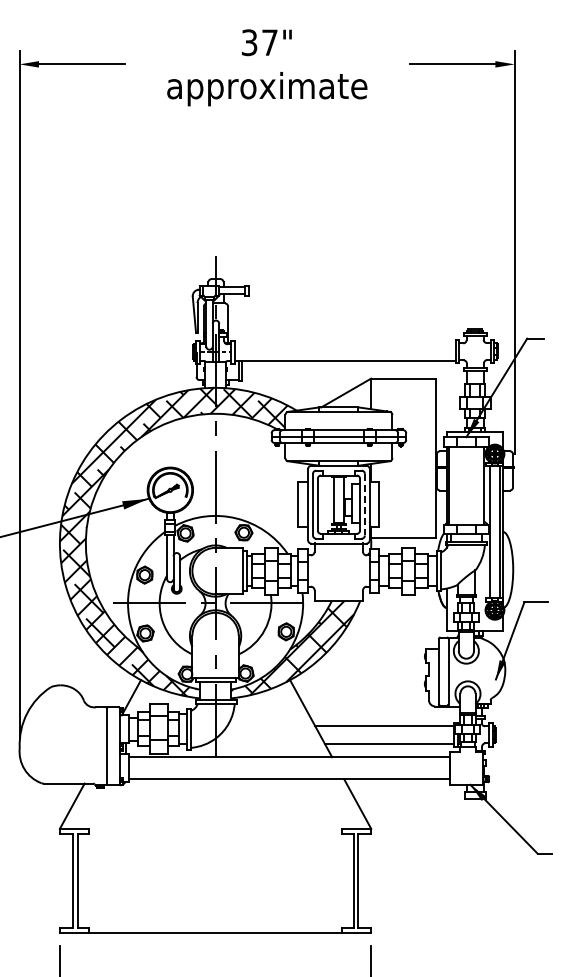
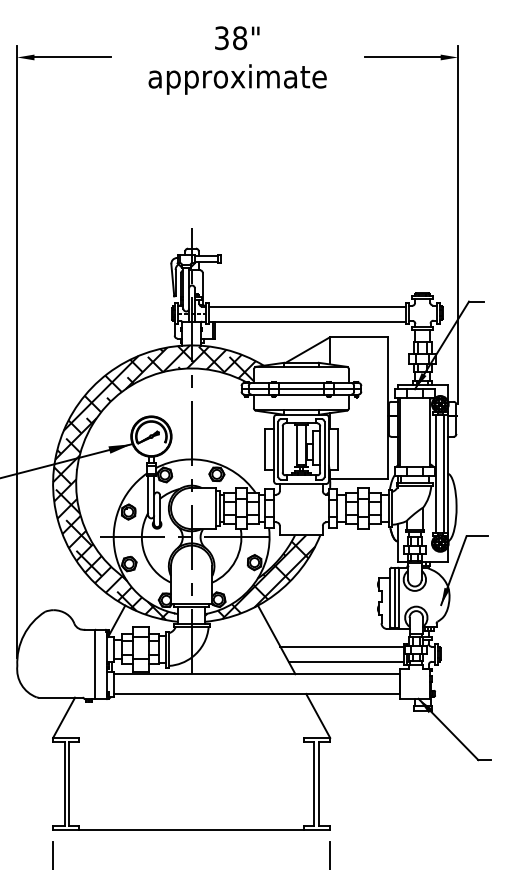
text: (269, 42) -> (239, 38), 37" -> 38"
line: (345, 344) -> (307, 306), added
line: (364, 504) -> (324, 449), dashed -> solid
line: (443, 671) -> (394, 597), added

